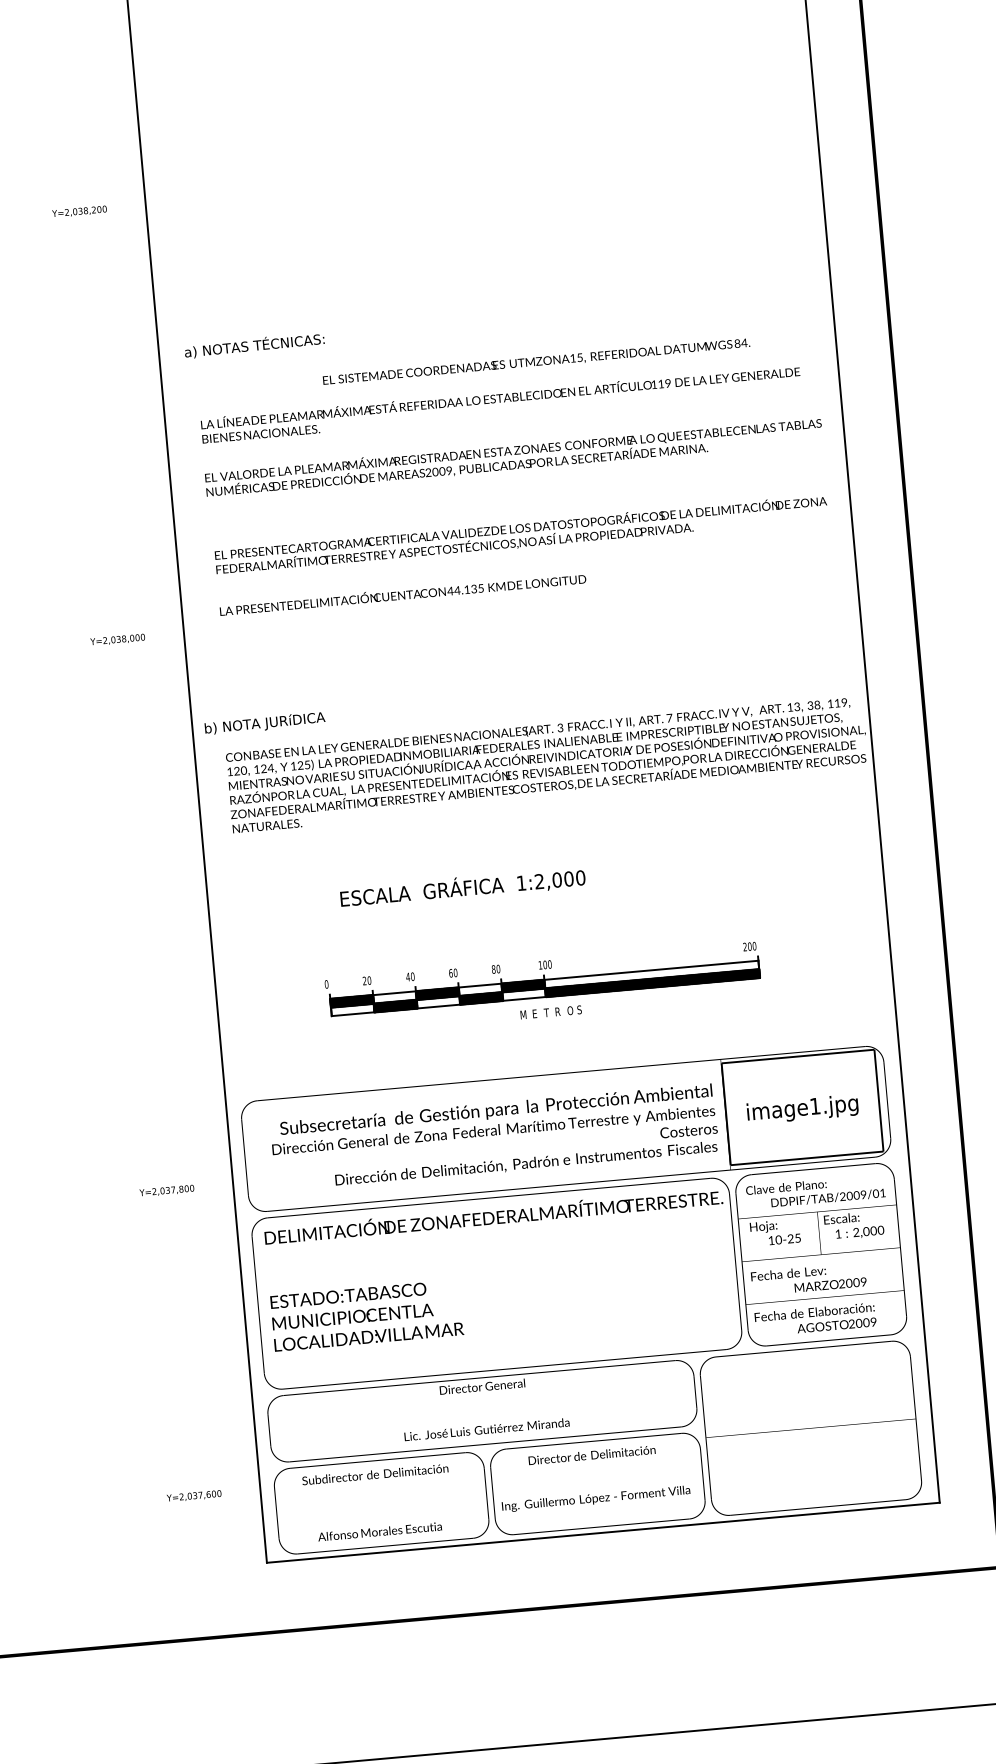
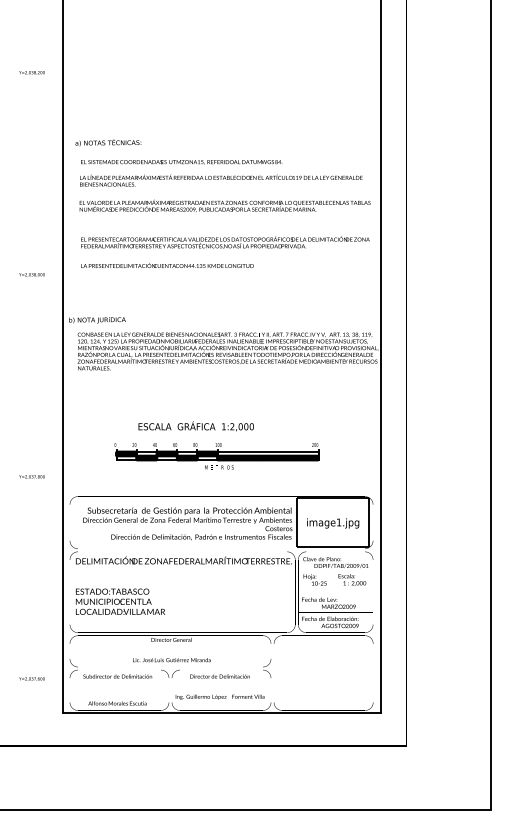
text: (536, 362) -> (181, 162), moved
text: (461, 888) -> (195, 426), moved
text: (165, 1189) -> (31, 476), moved

